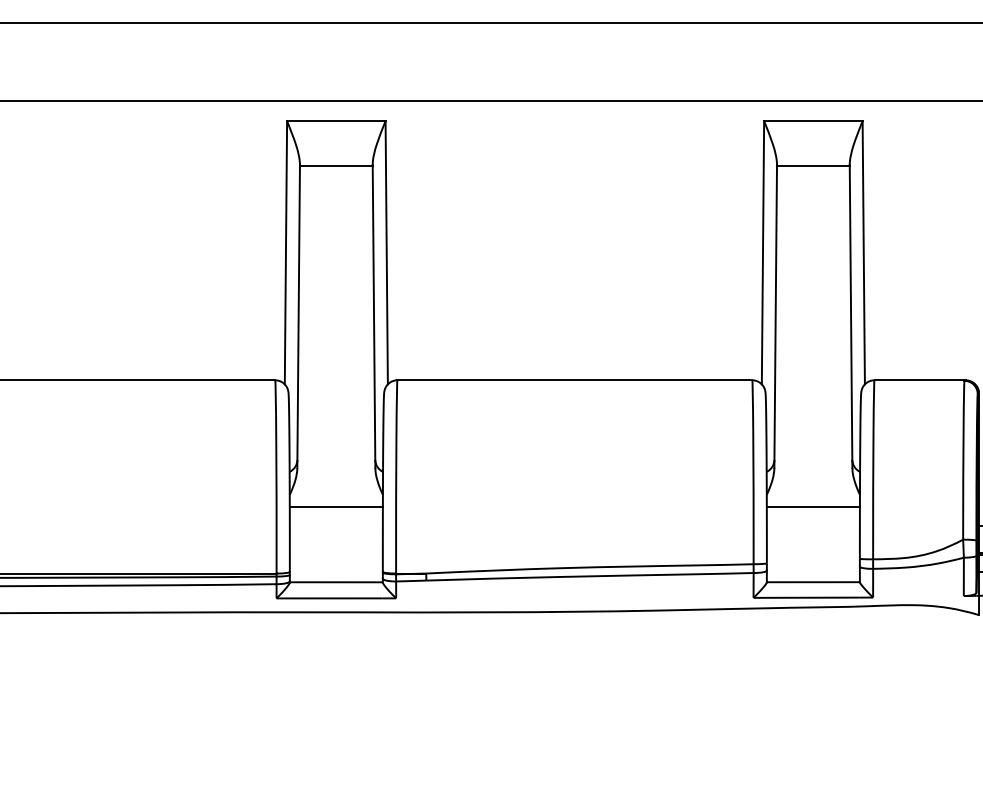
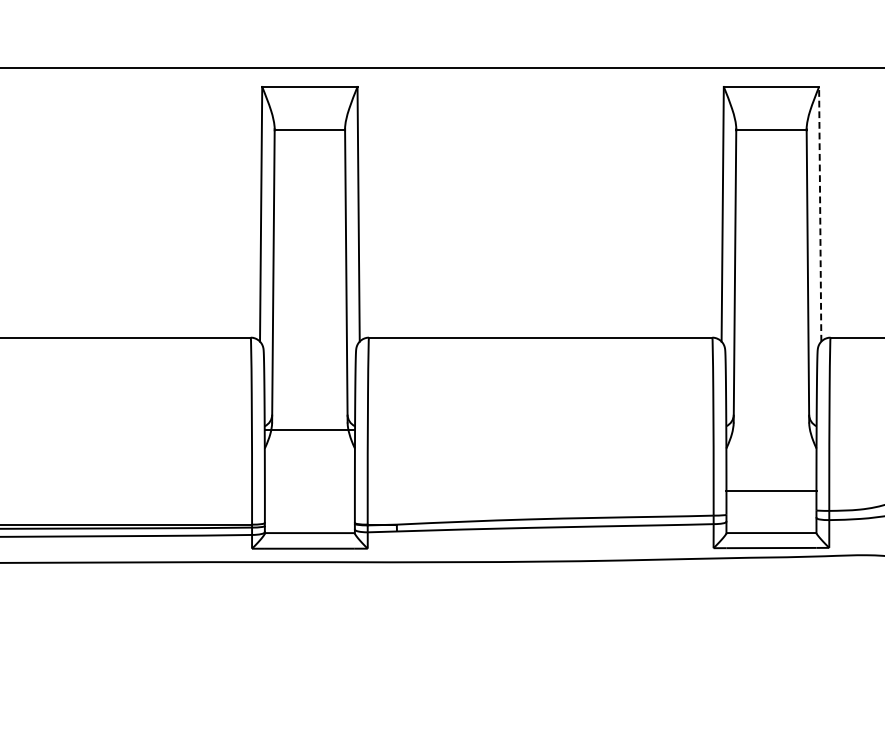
line: (863, 252) -> (819, 214), solid -> dashed
line: (335, 506) -> (309, 429), moved
line: (812, 506) -> (770, 490), moved

